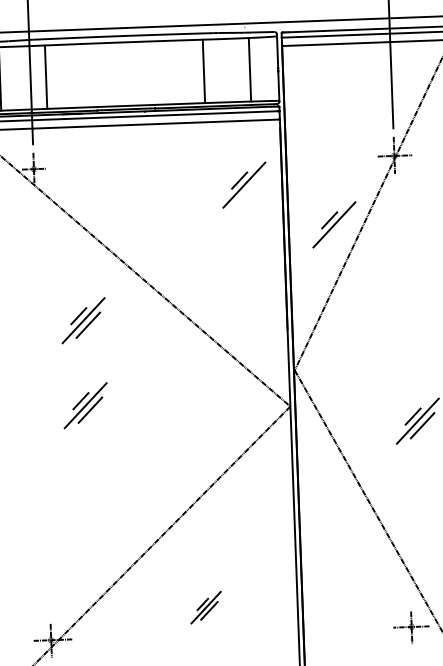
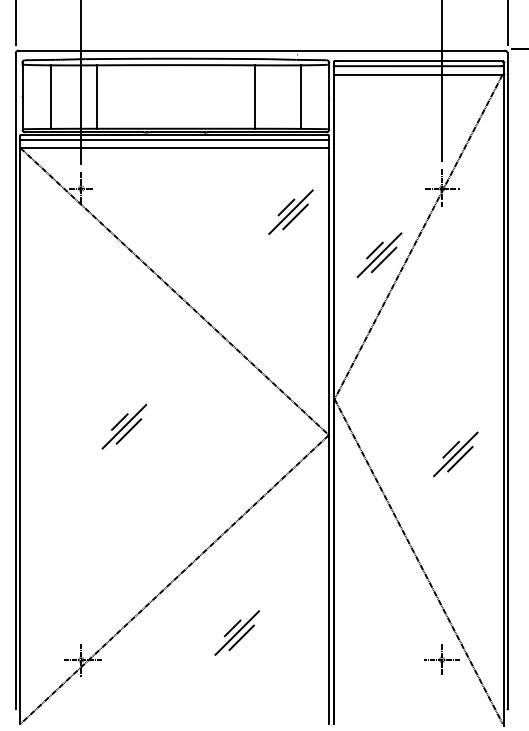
line: (248, 189) -> (295, 216), added
line: (338, 229) -> (383, 259), added
part: (83, 320) -> (125, 341), removed
part: (206, 607) -> (237, 632), size x1.43

